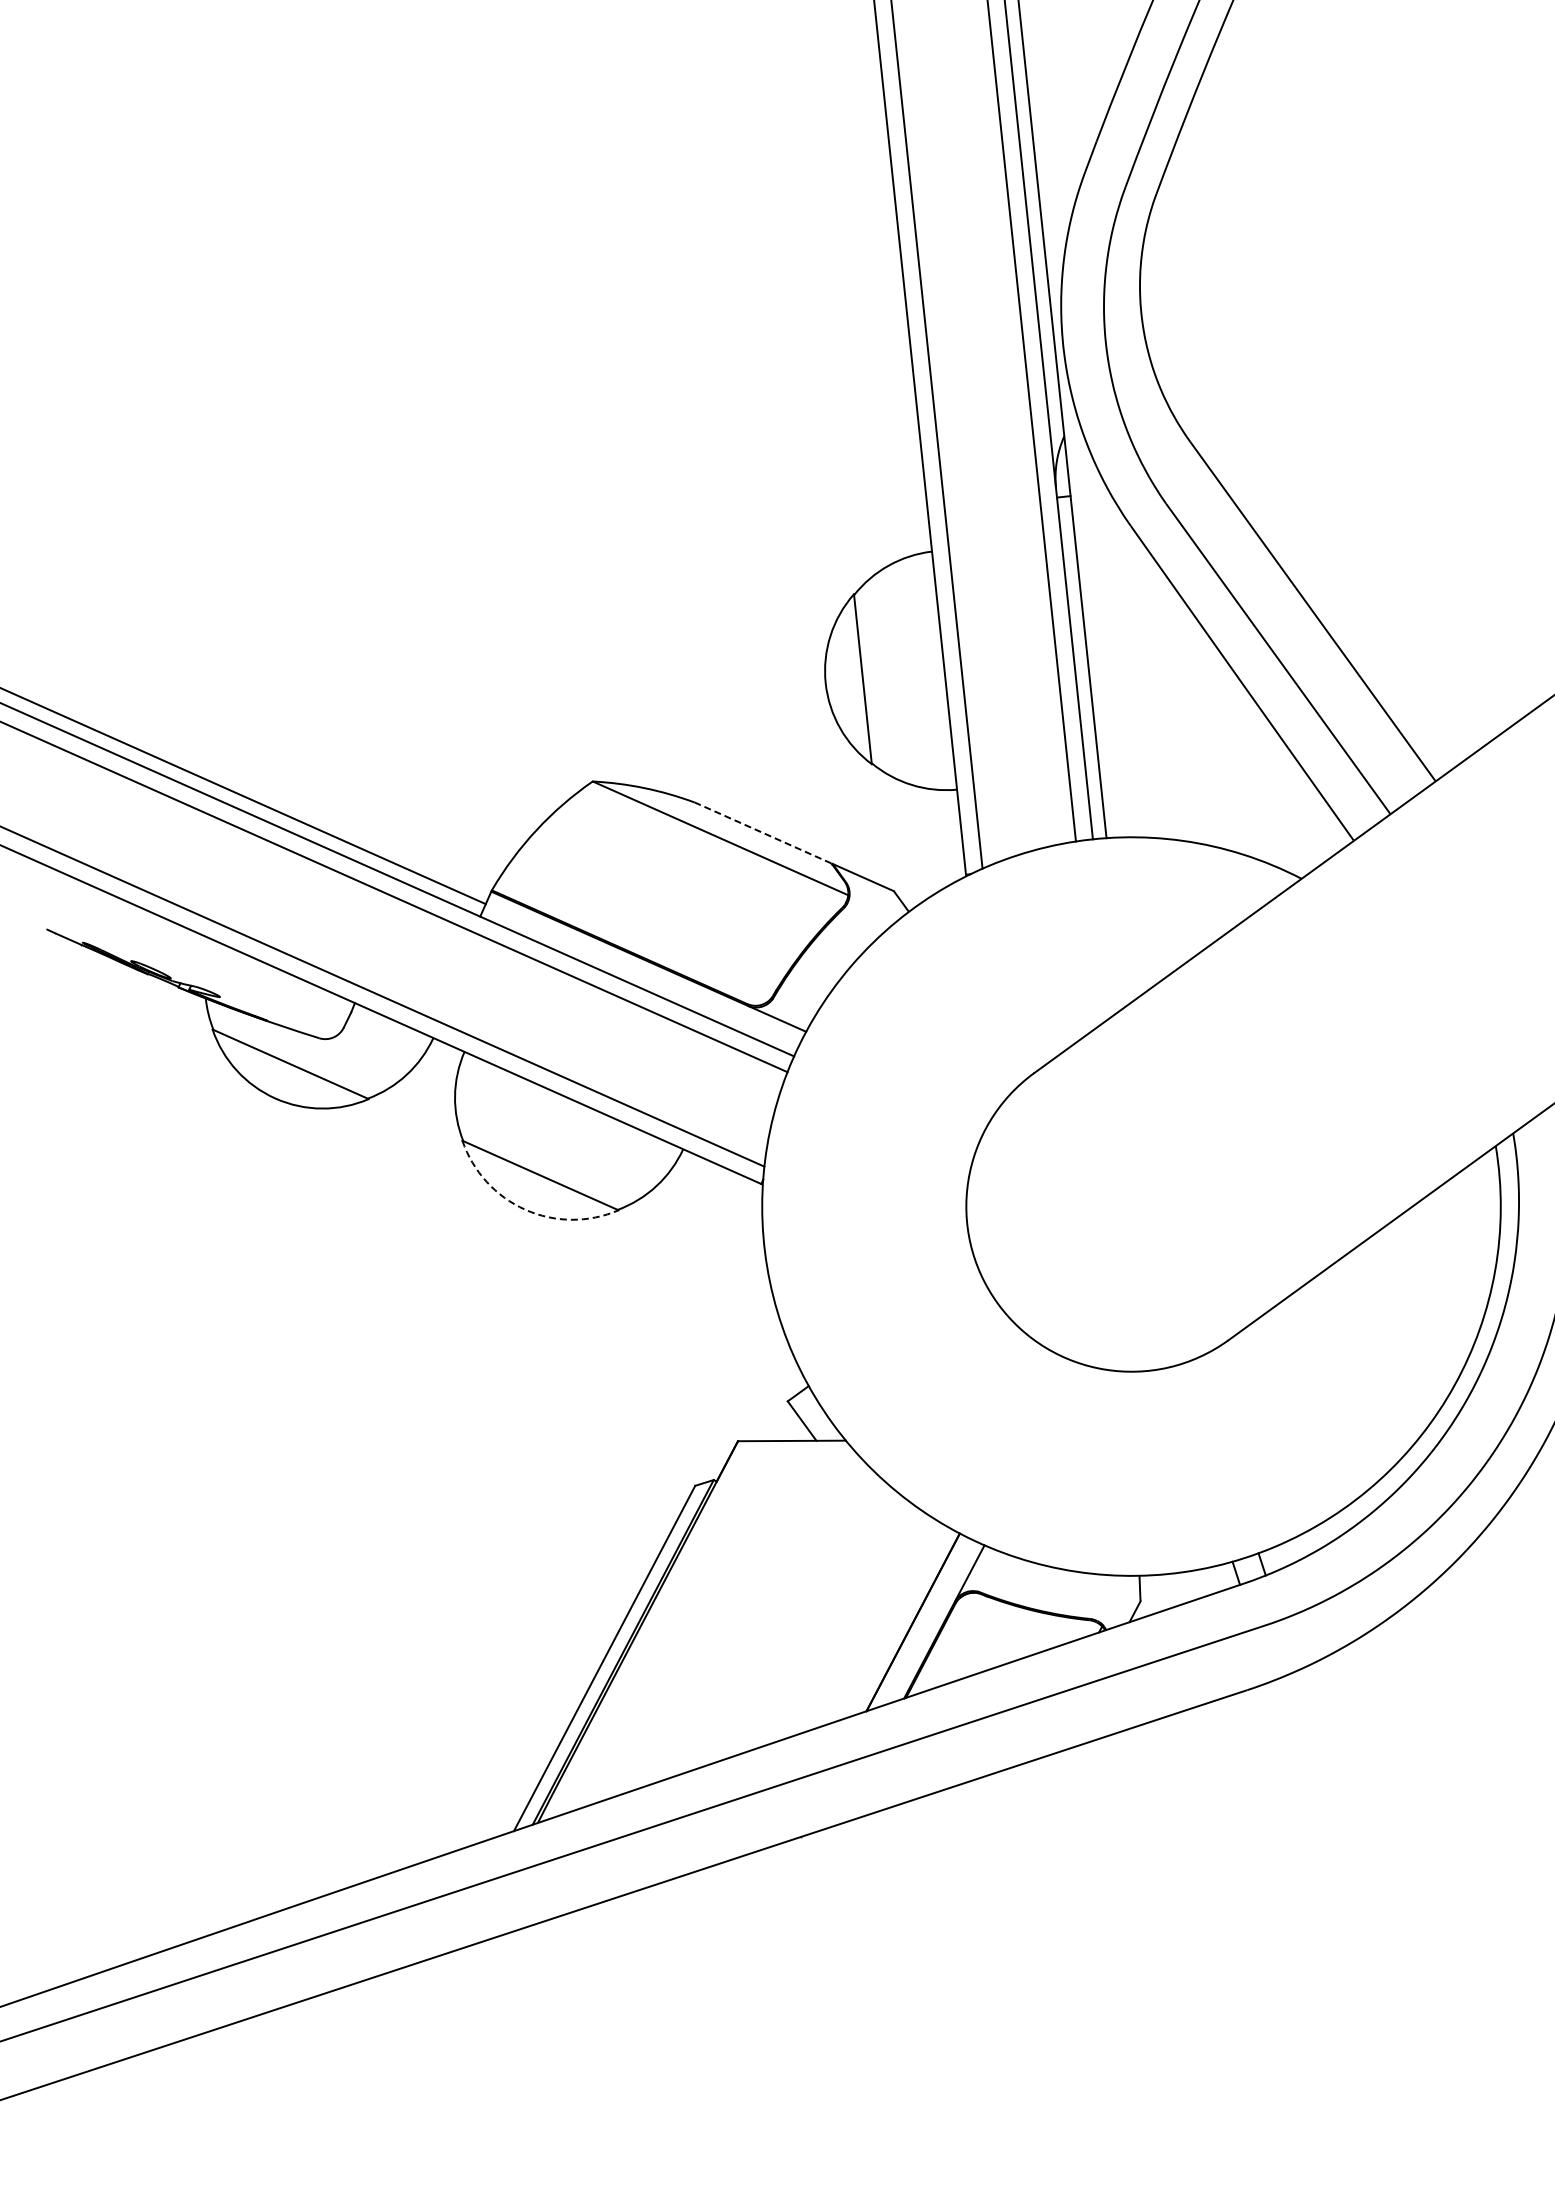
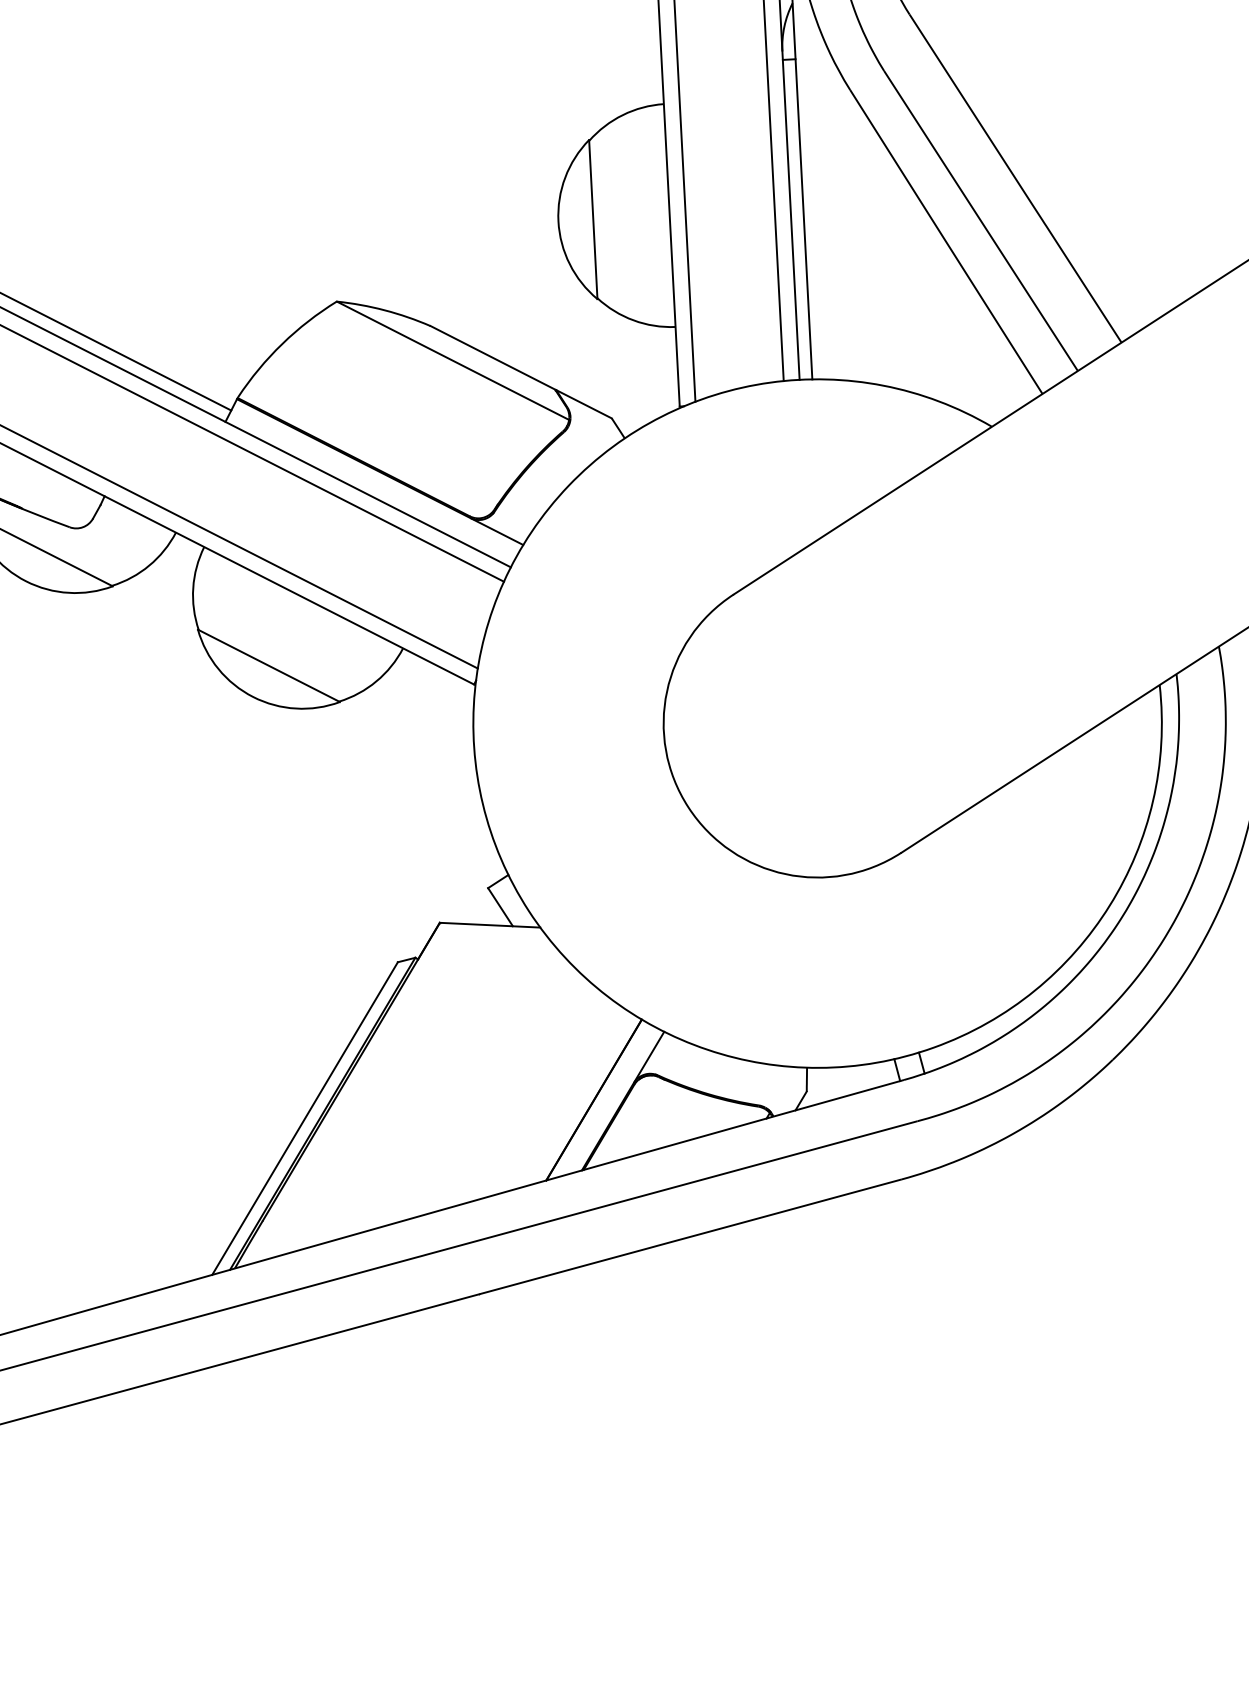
line: (763, 832) -> (493, 357), dashed -> solid
arc: (525, 1209) -> (253, 696), dashed -> solid

